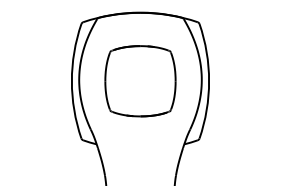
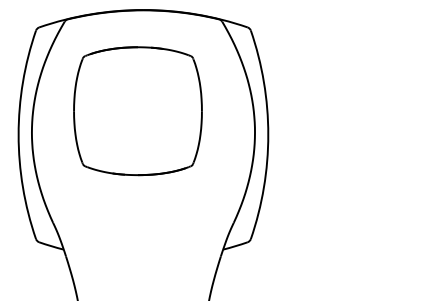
part: (140, 81) -> (138, 111), moved

